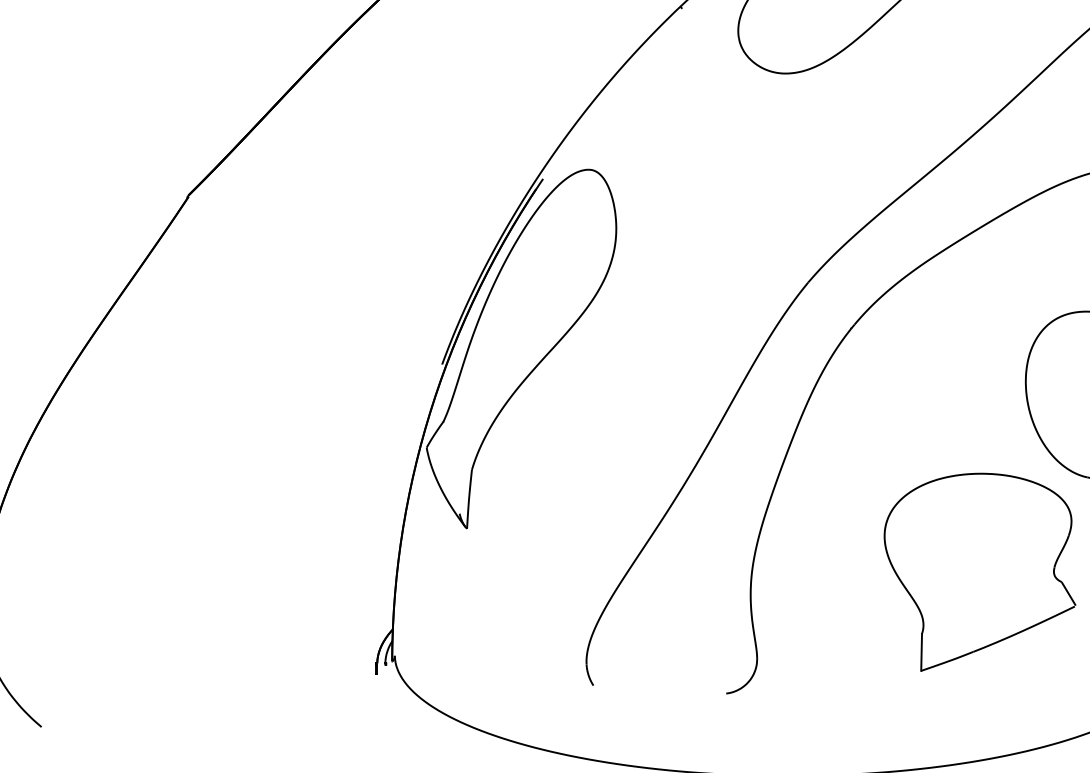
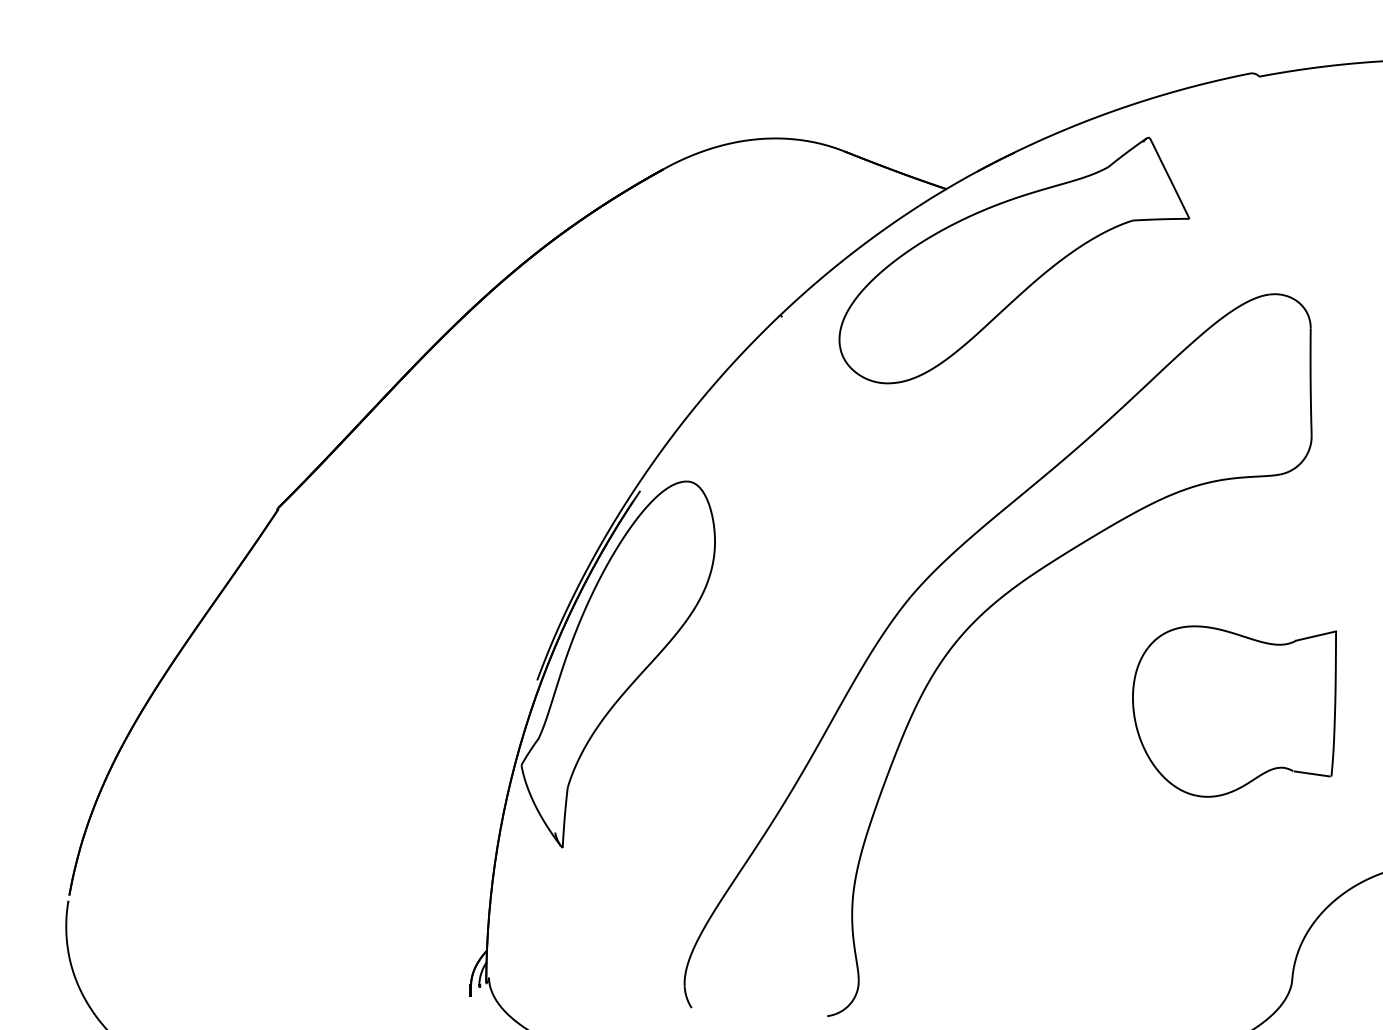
part: (980, 571) -> (1086, 891), removed

